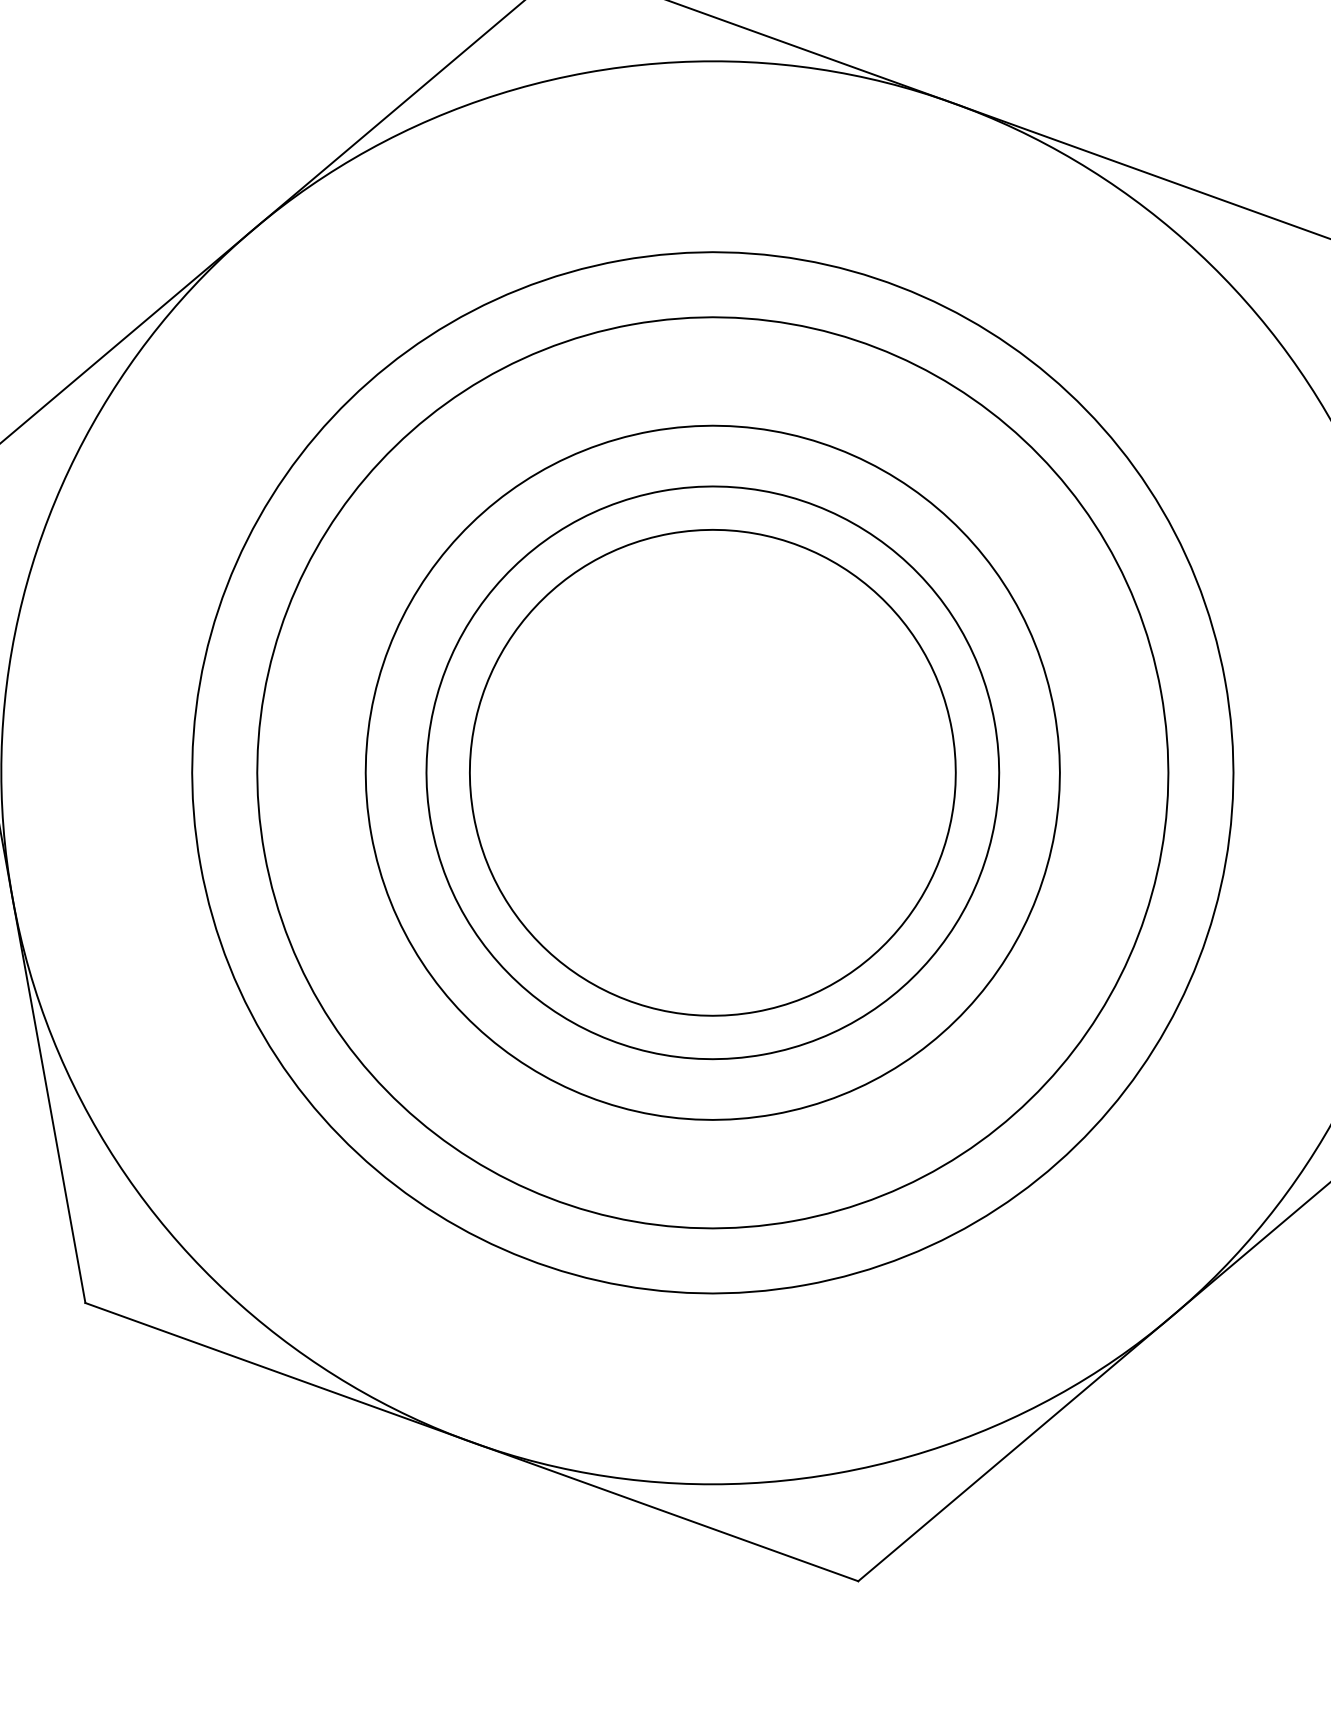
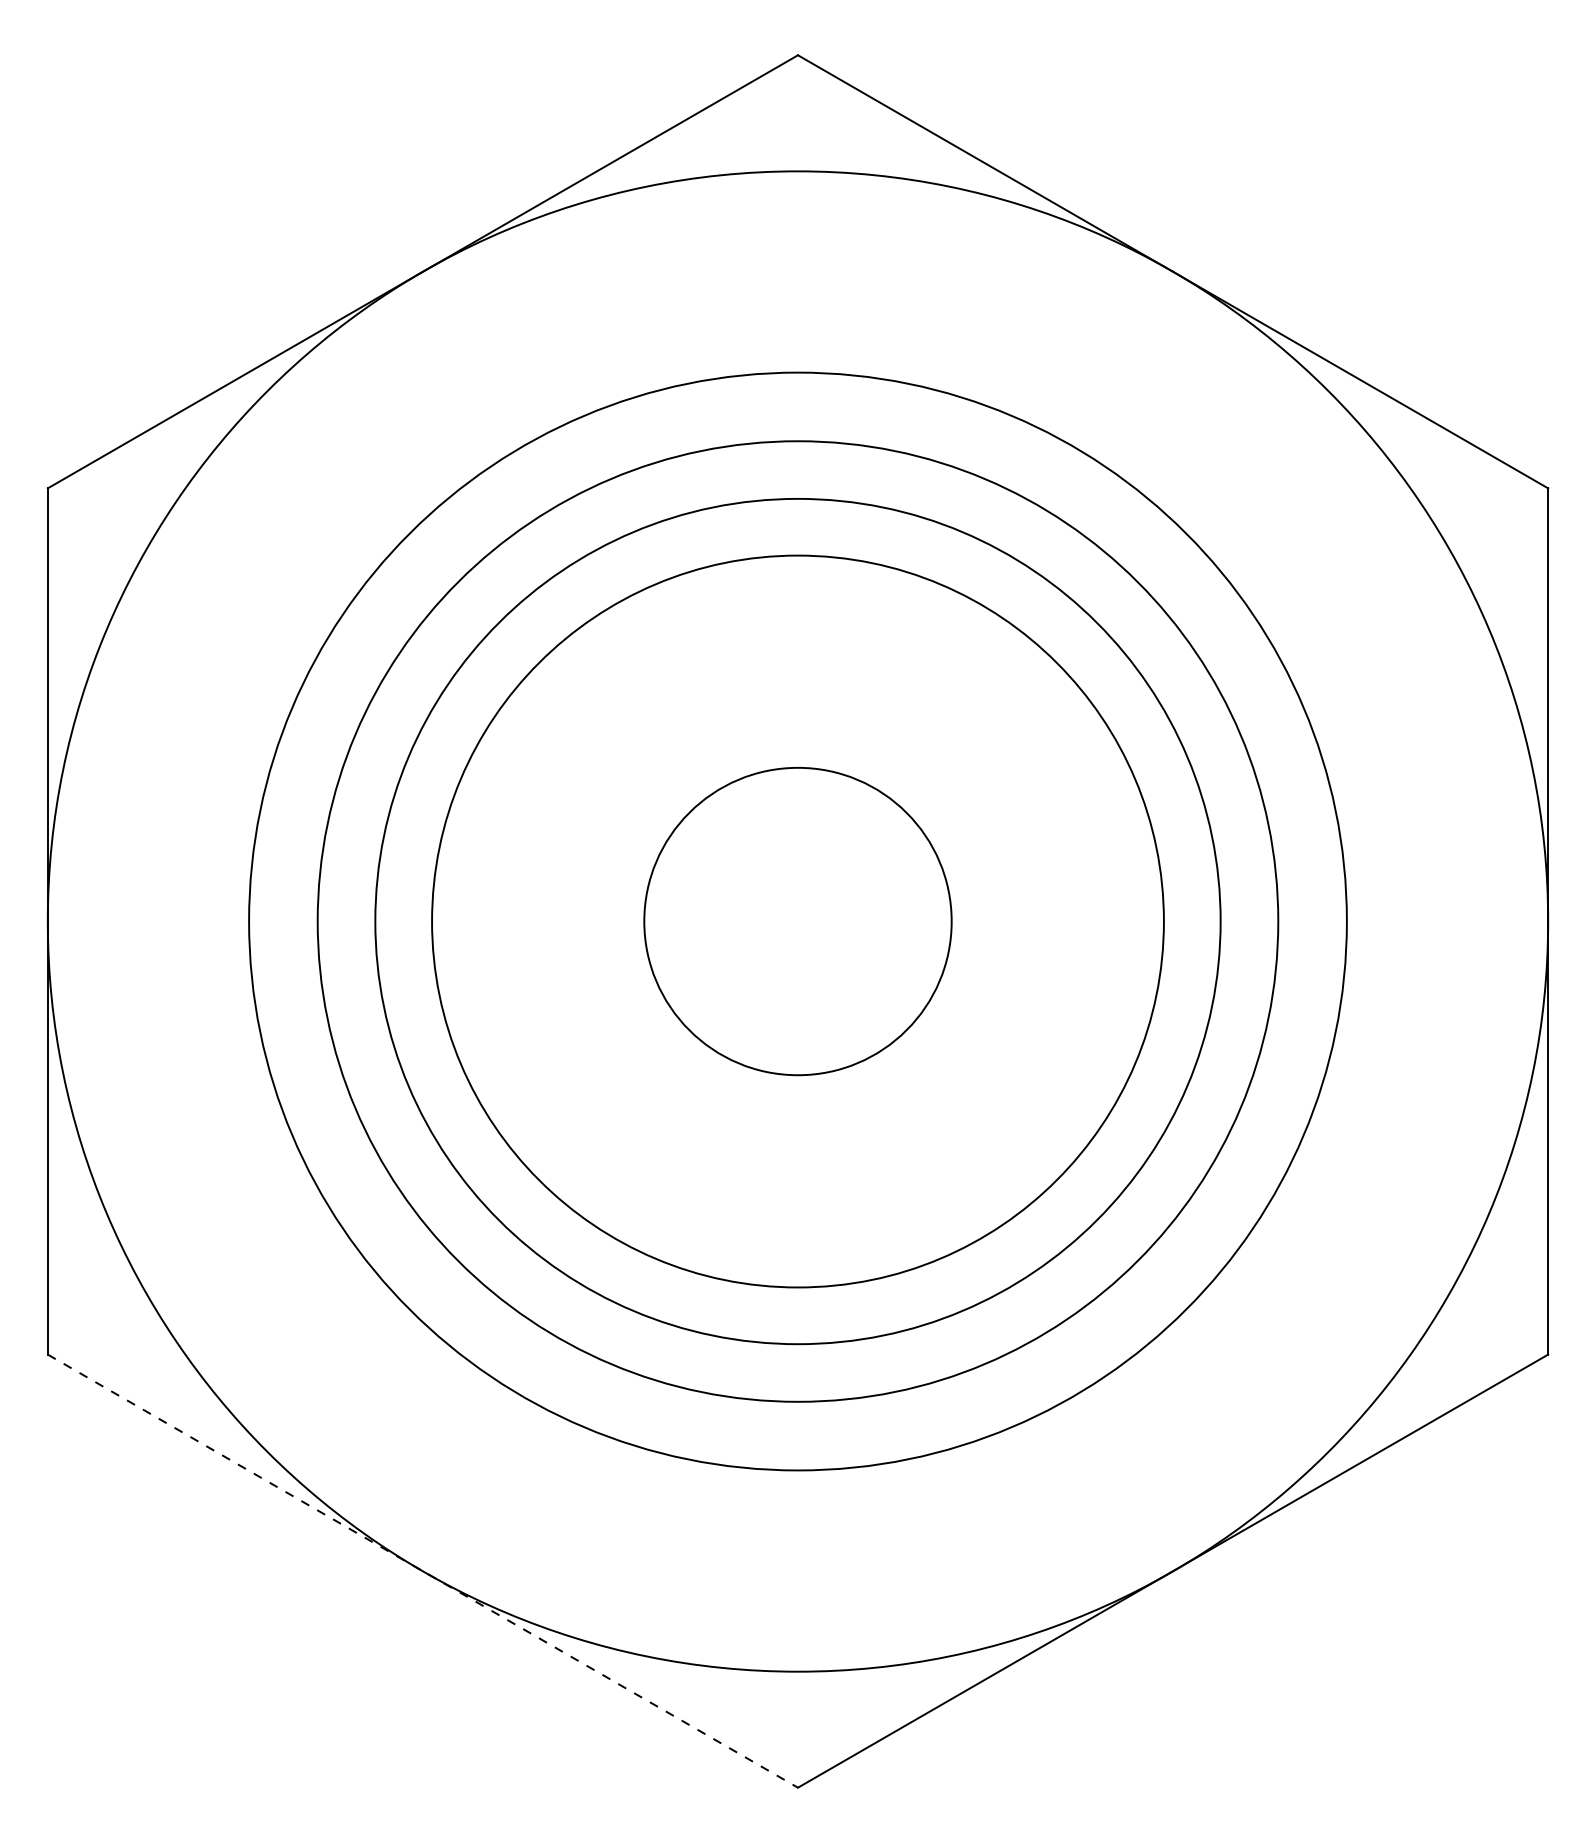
circle: (712, 772) -> (797, 921), size x0.6
circle: (712, 772) -> (797, 921), size x1.4
line: (472, 1442) -> (423, 1571), solid -> dashed

